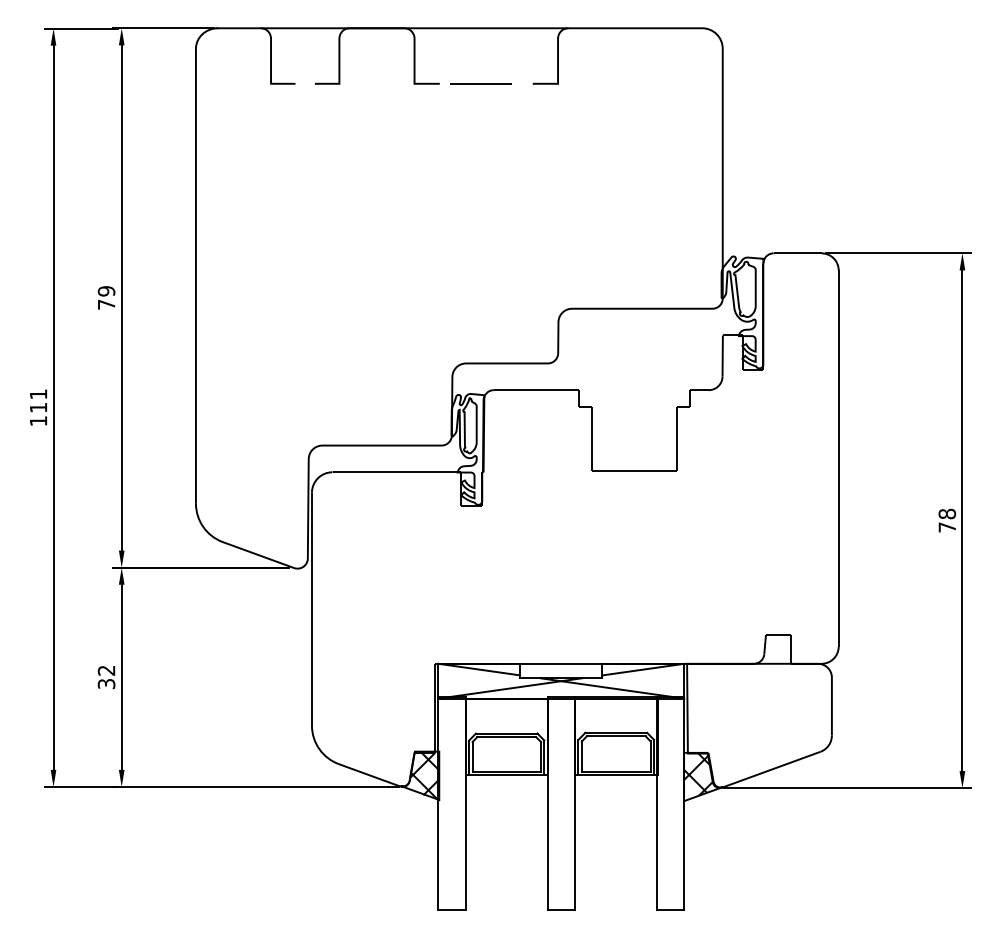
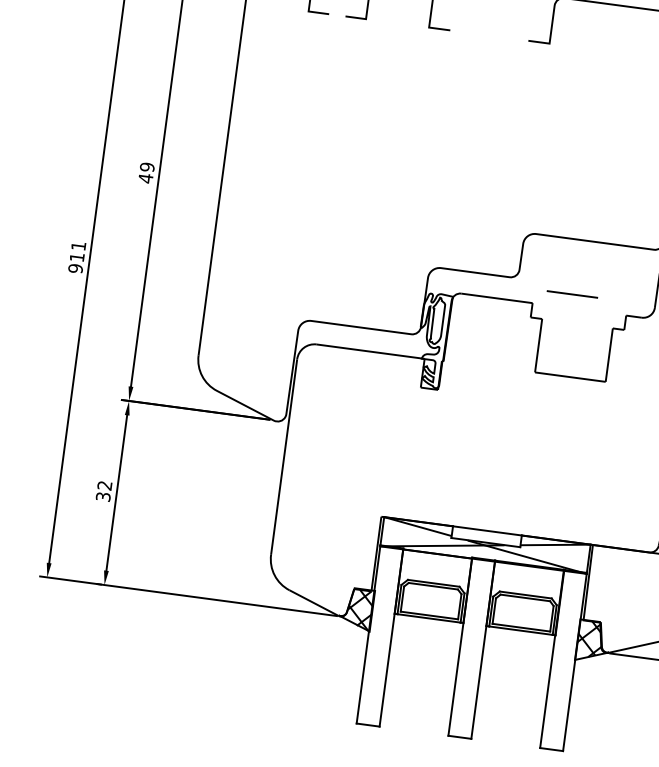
line: (480, 83) -> (572, 294), moved
text: (106, 304) -> (145, 178), 79 -> 49
text: (38, 421) -> (75, 268), 111 -> 911

